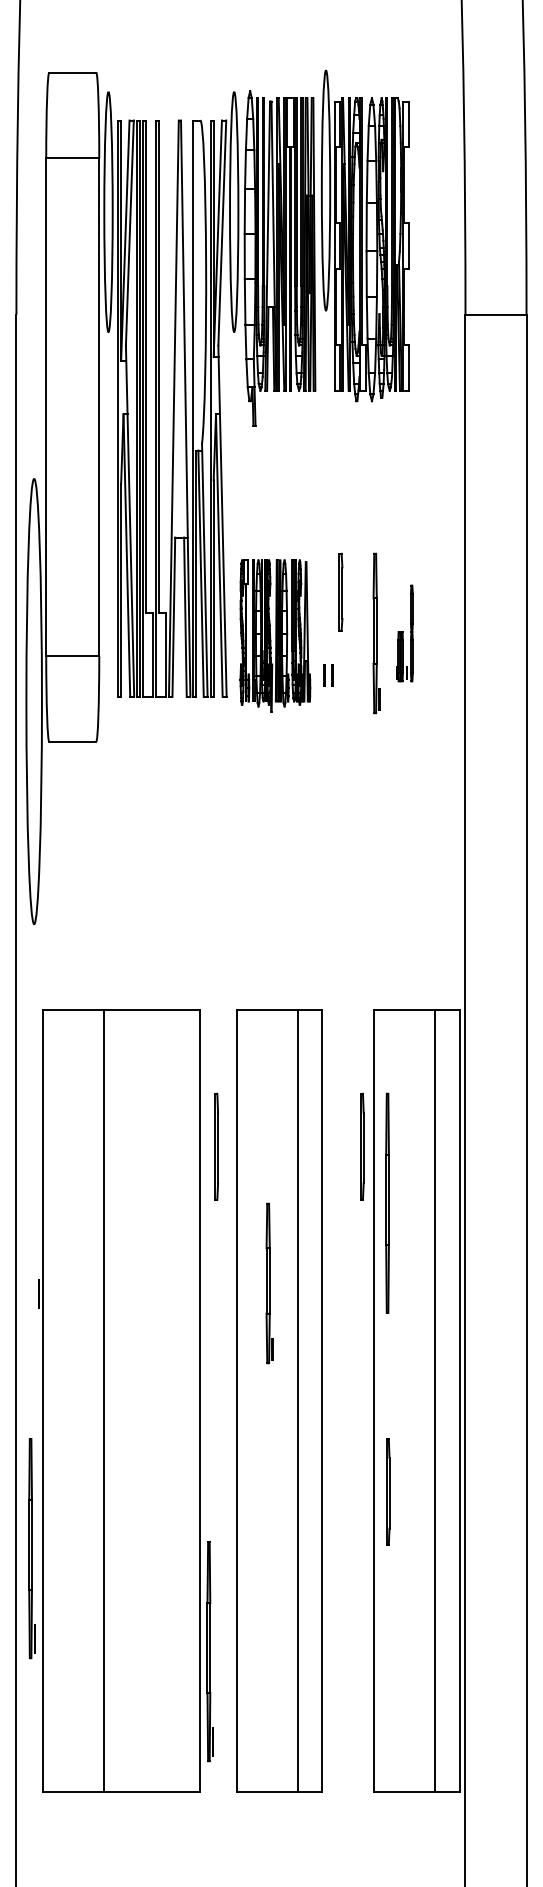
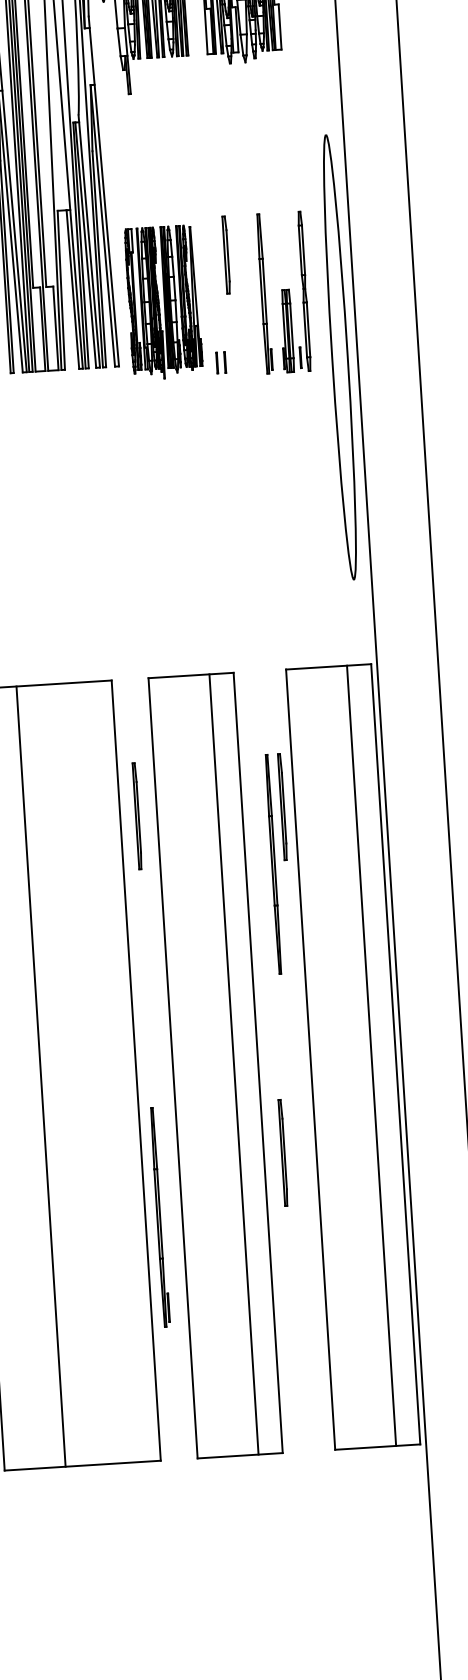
part: (404, 633) -> (292, 292), size x1.67
part: (328, 675) -> (220, 362), moved
part: (447, 701) -> (339, 357), added
line: (386, 1202) -> (272, 863), moved
part: (269, 1283) -> (198, 949), removed
line: (387, 1491) -> (282, 1152), moved
part: (209, 1651) -> (159, 1217), moved

